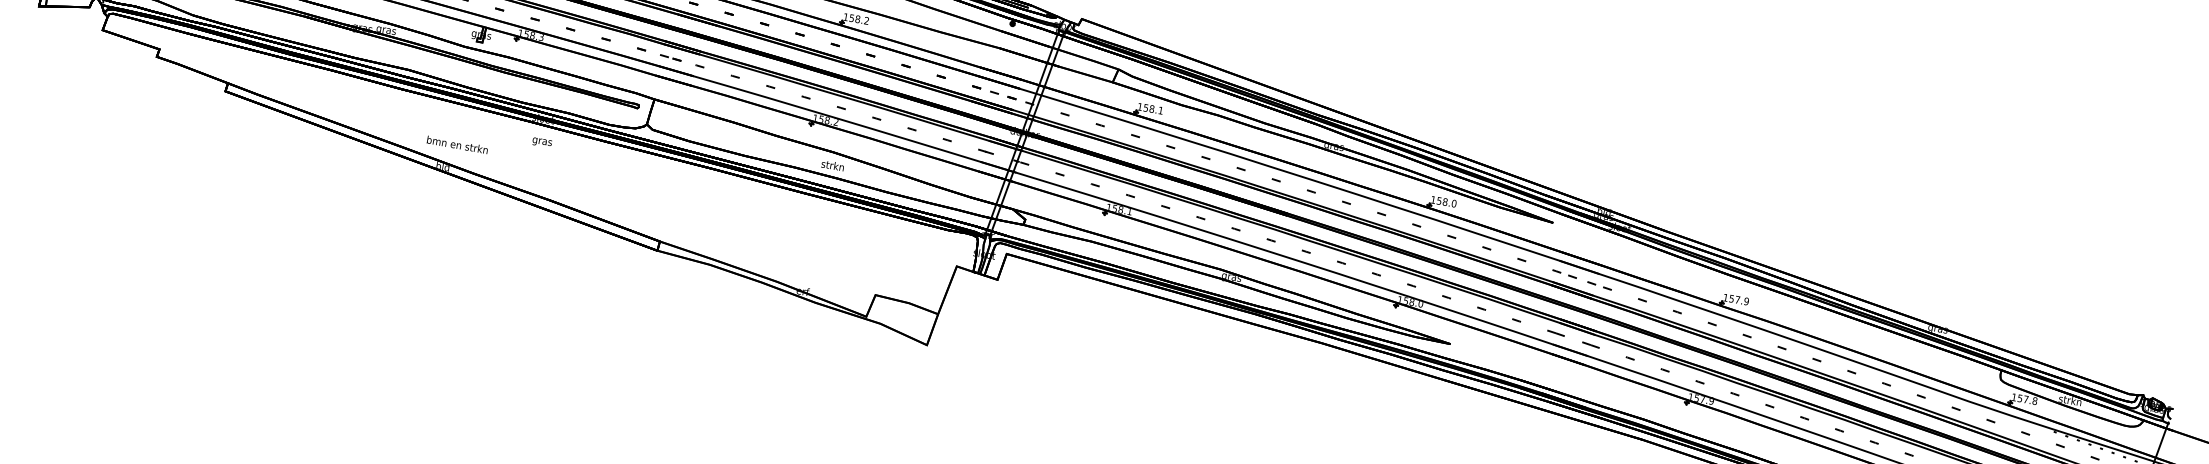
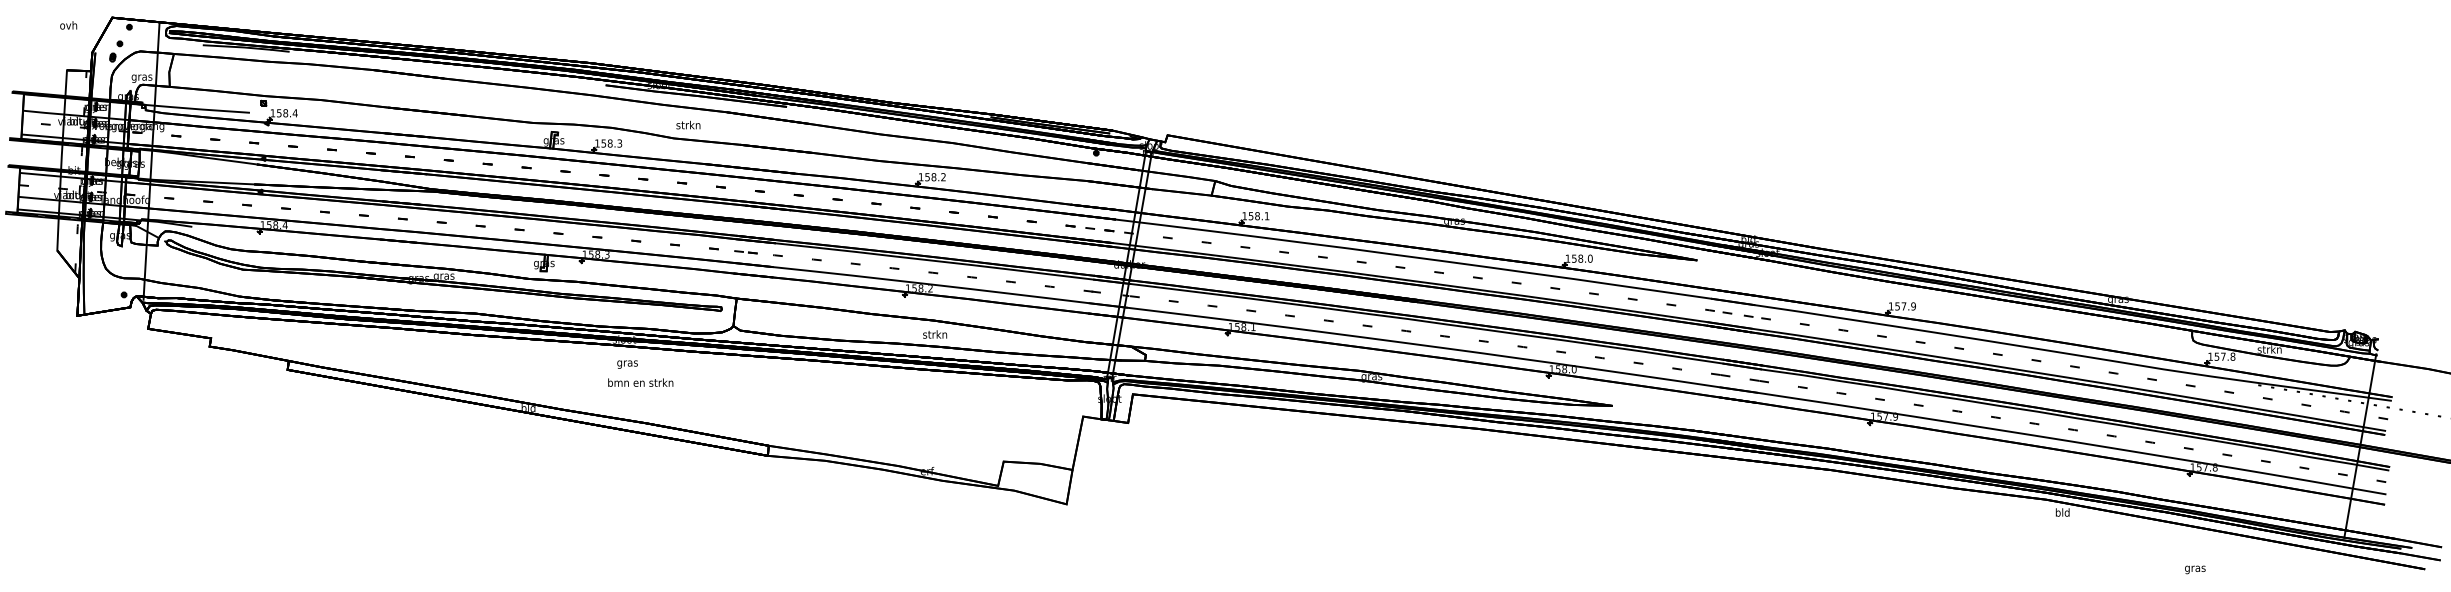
text: (457, 144) -> (640, 382), moved

